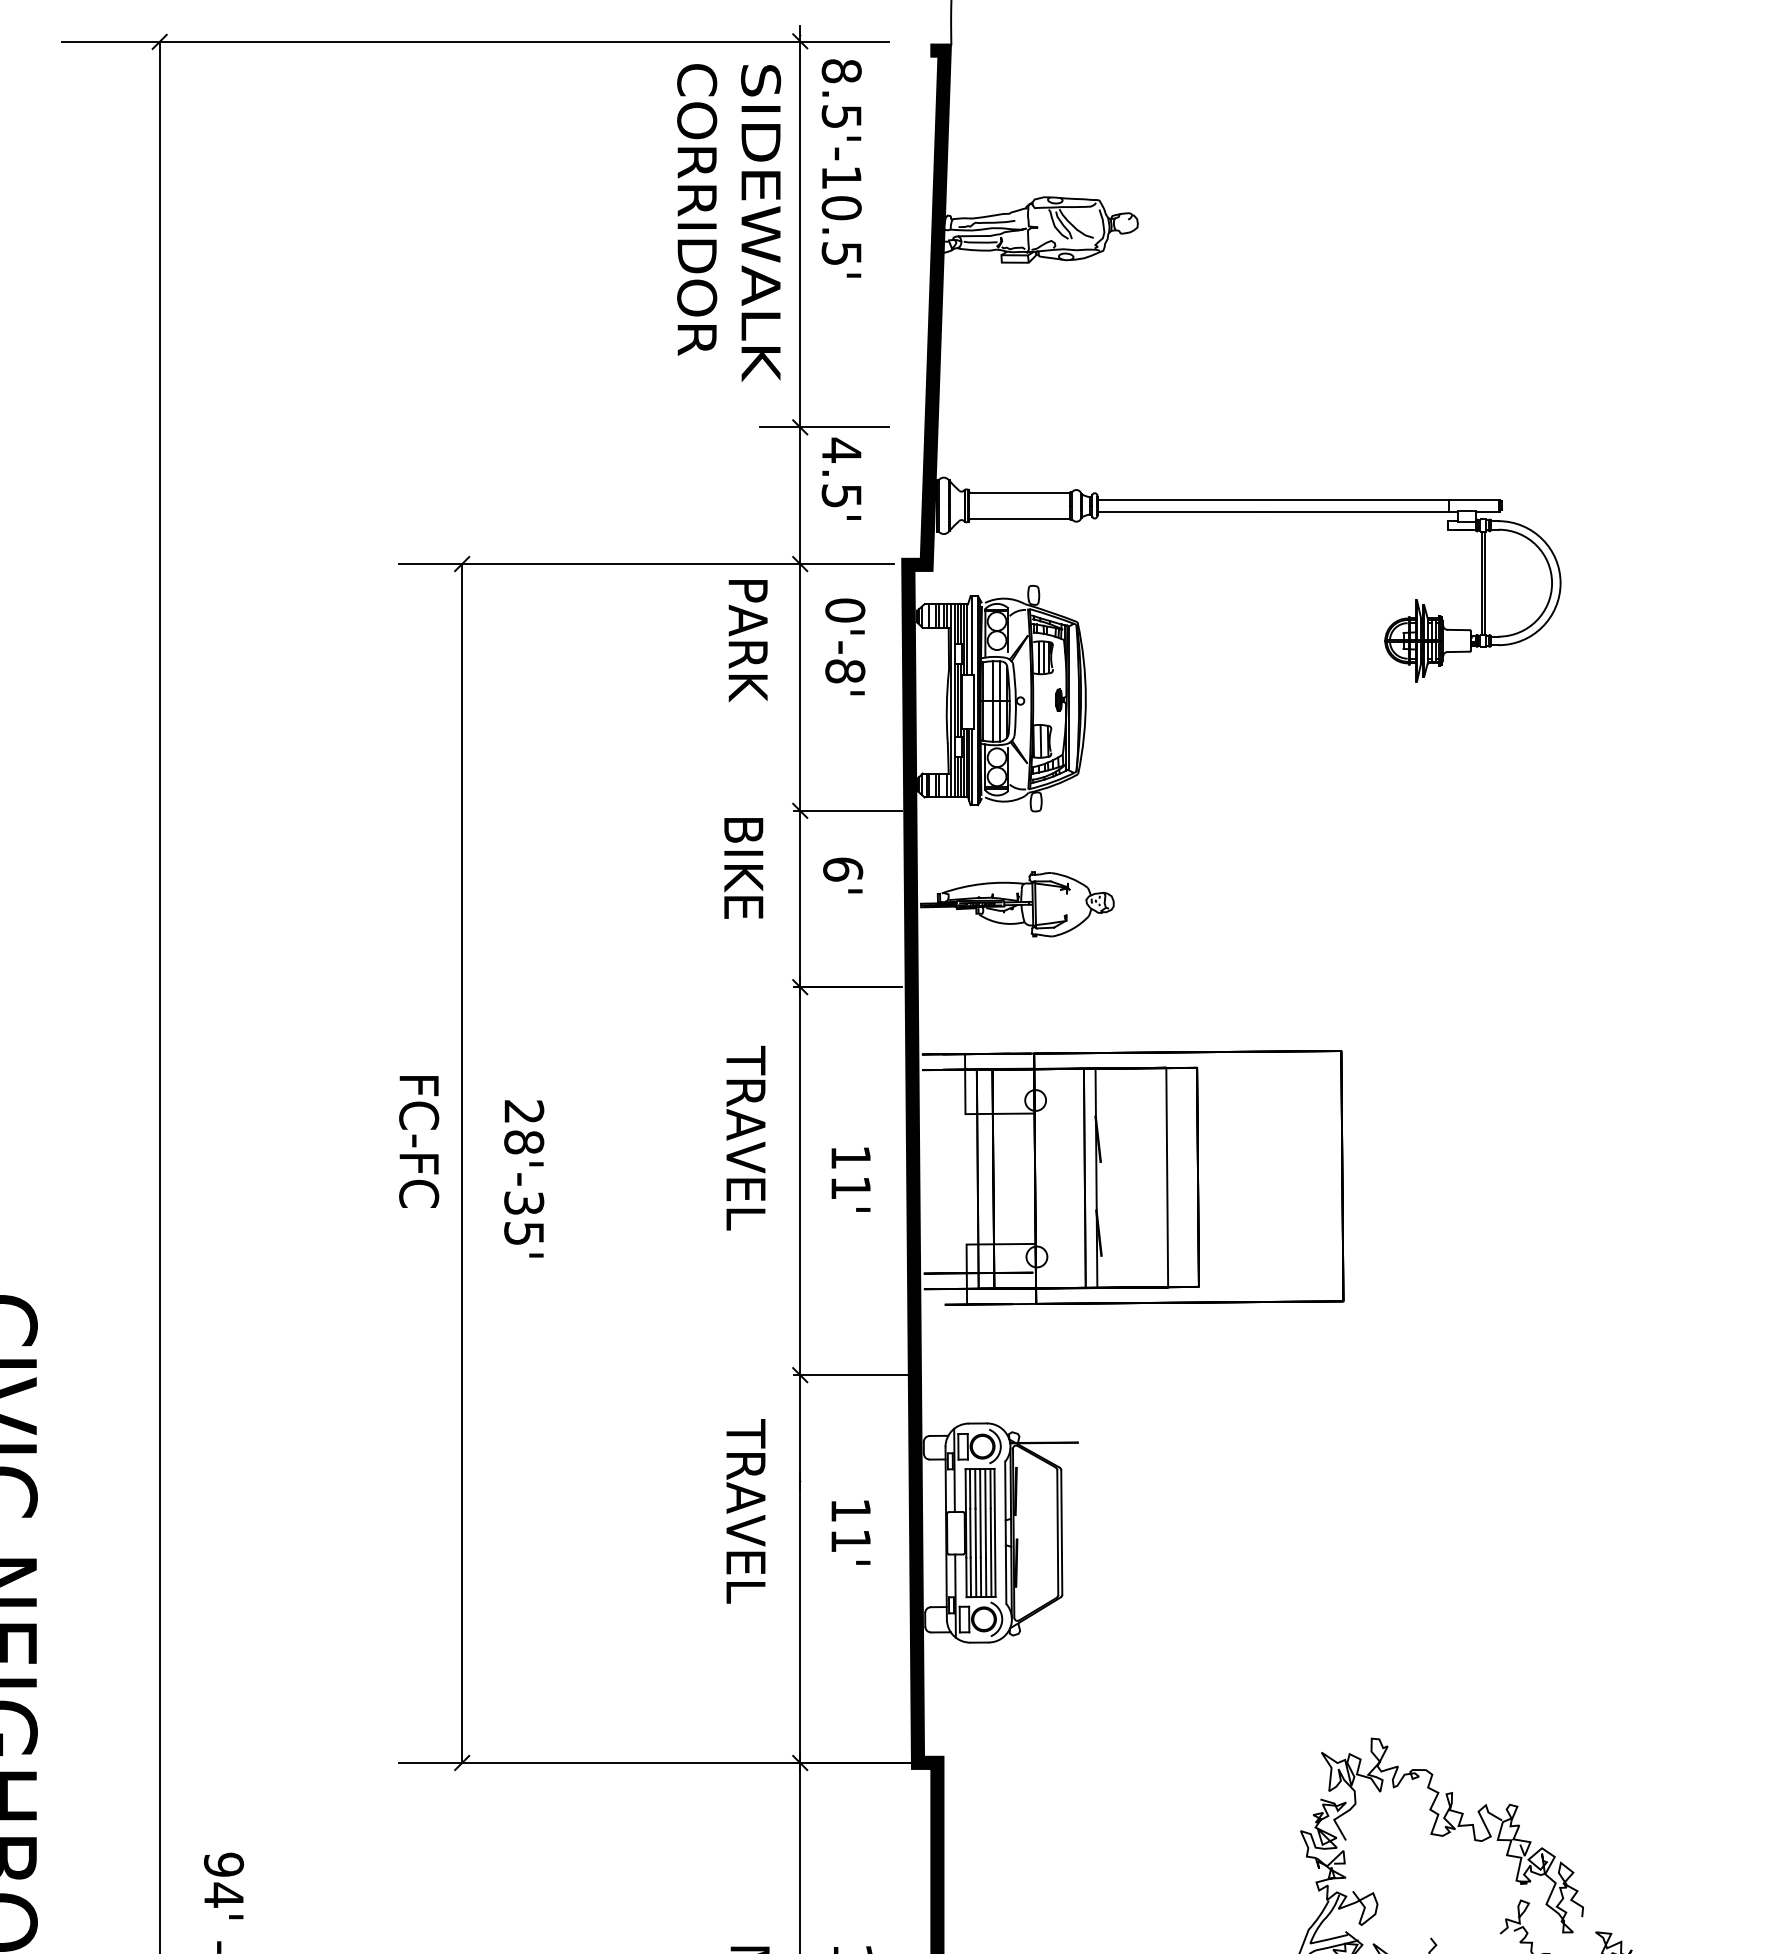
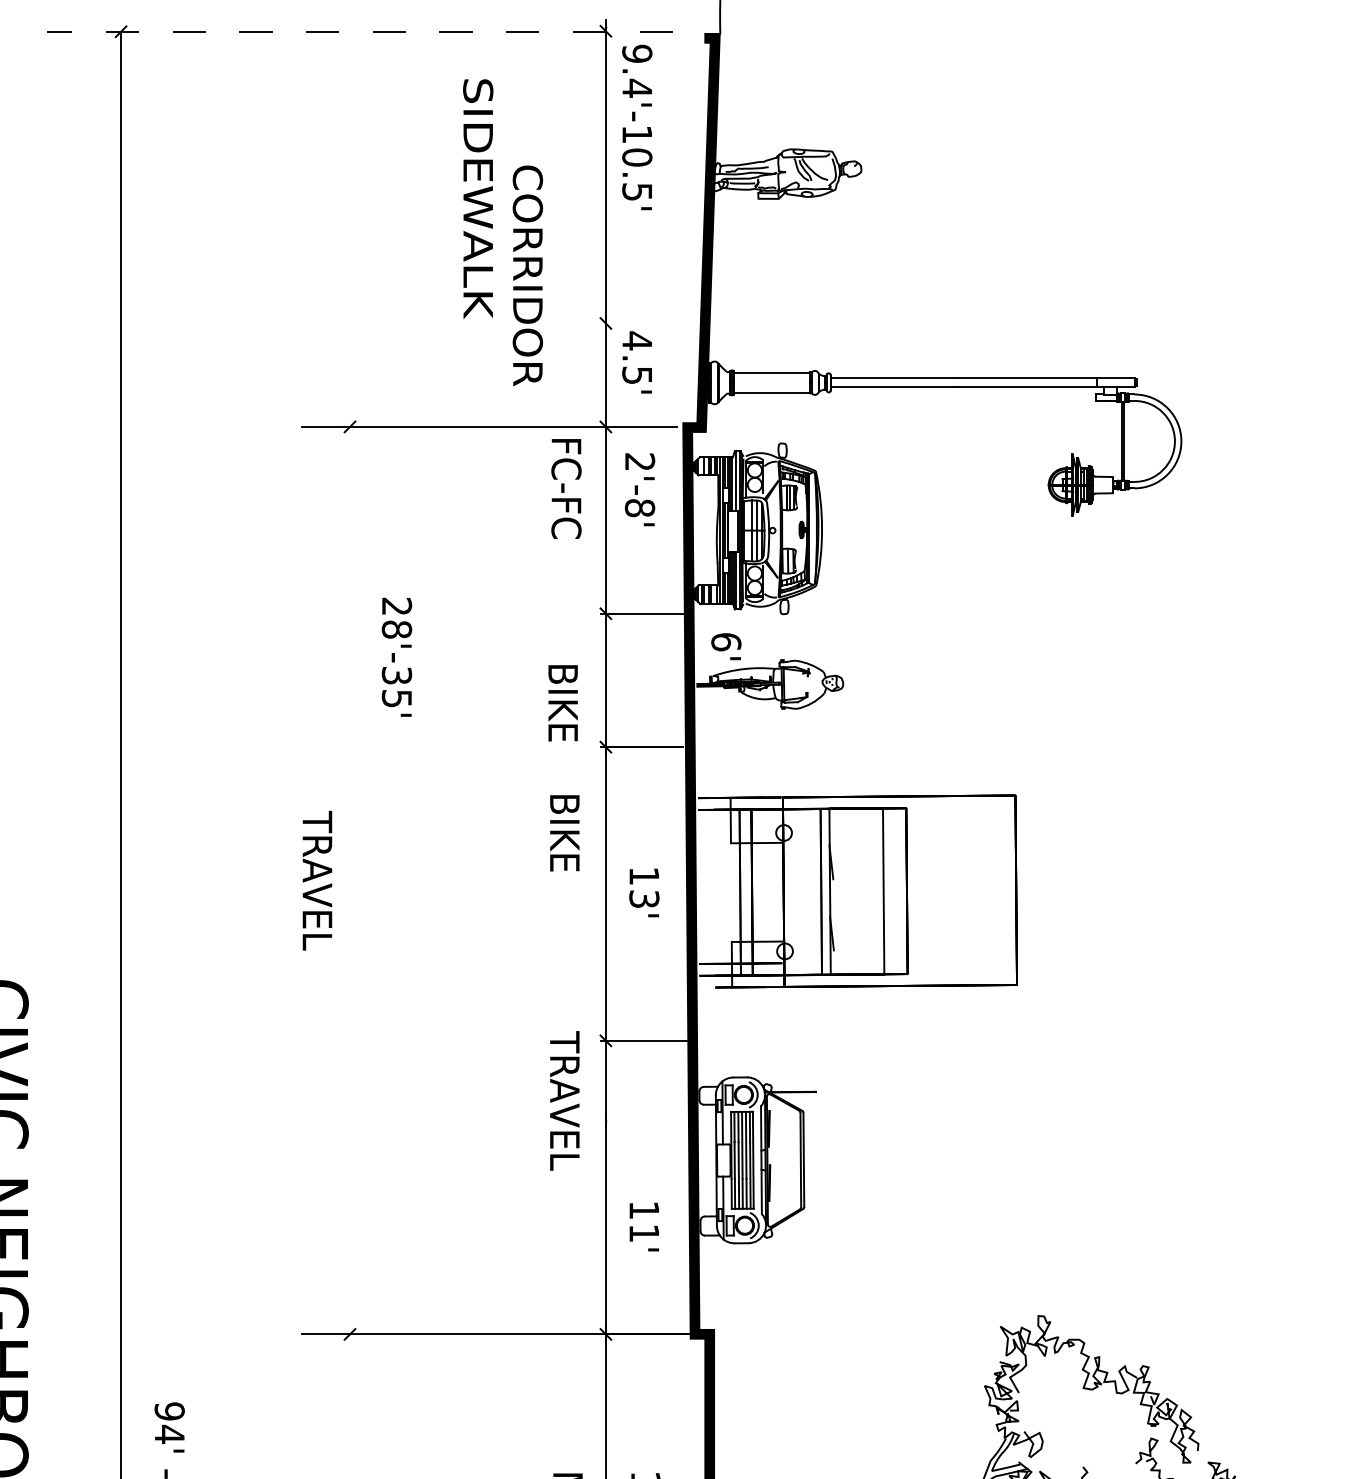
line: (476, 41) -> (360, 31), solid -> dashed
text: (841, 93) -> (637, 70), 8.5'-10.5' -> 9.4'-10.5'
text: (696, 209) -> (527, 275), moved
text: (761, 222) -> (478, 198), moved
line: (824, 427) -> (624, 323), removed
text: (844, 611) -> (639, 462), 0'-8' -> 2'-8'
text: (748, 648) -> (566, 490), PARK -> FC-FC
text: (742, 868) -> (562, 703), moved
text: (843, 875) -> (726, 646), moved
text: (745, 1138) -> (564, 861), TRAVEL -> BIKE
text: (419, 1163) -> (317, 880), FC-FC -> TRAVEL
line: (462, 1163) -> (350, 880), removed
text: (523, 1177) -> (396, 656), moved
text: (851, 1187) -> (644, 898), 11' -> 13'
text: (745, 1510) -> (564, 1100), moved
text: (849, 1531) -> (643, 1226), moved

